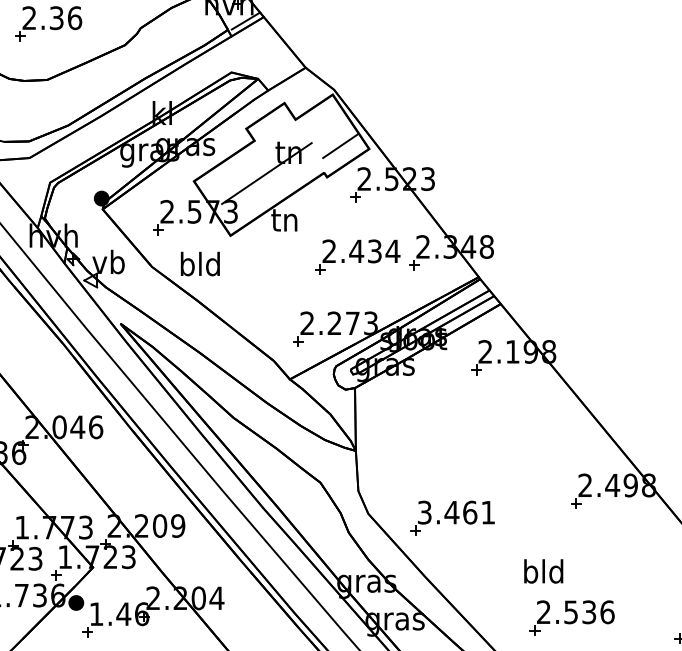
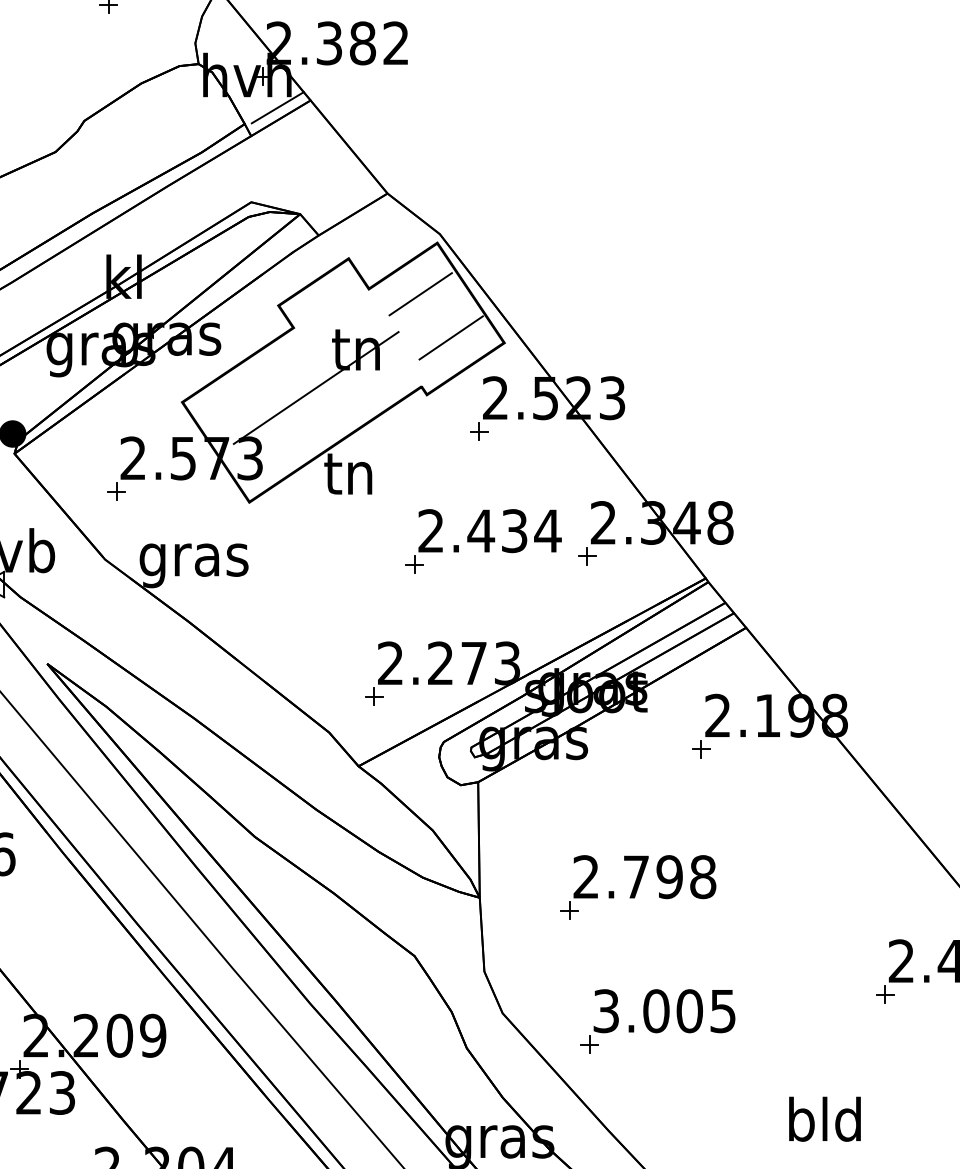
line: (323, 122) -> (420, 294), added
text: (199, 266) -> (192, 558), bld -> gras
part: (441, 445) -> (637, 887), added
text: (469, 512) -> (688, 1010), 3.461 -> 3.005

